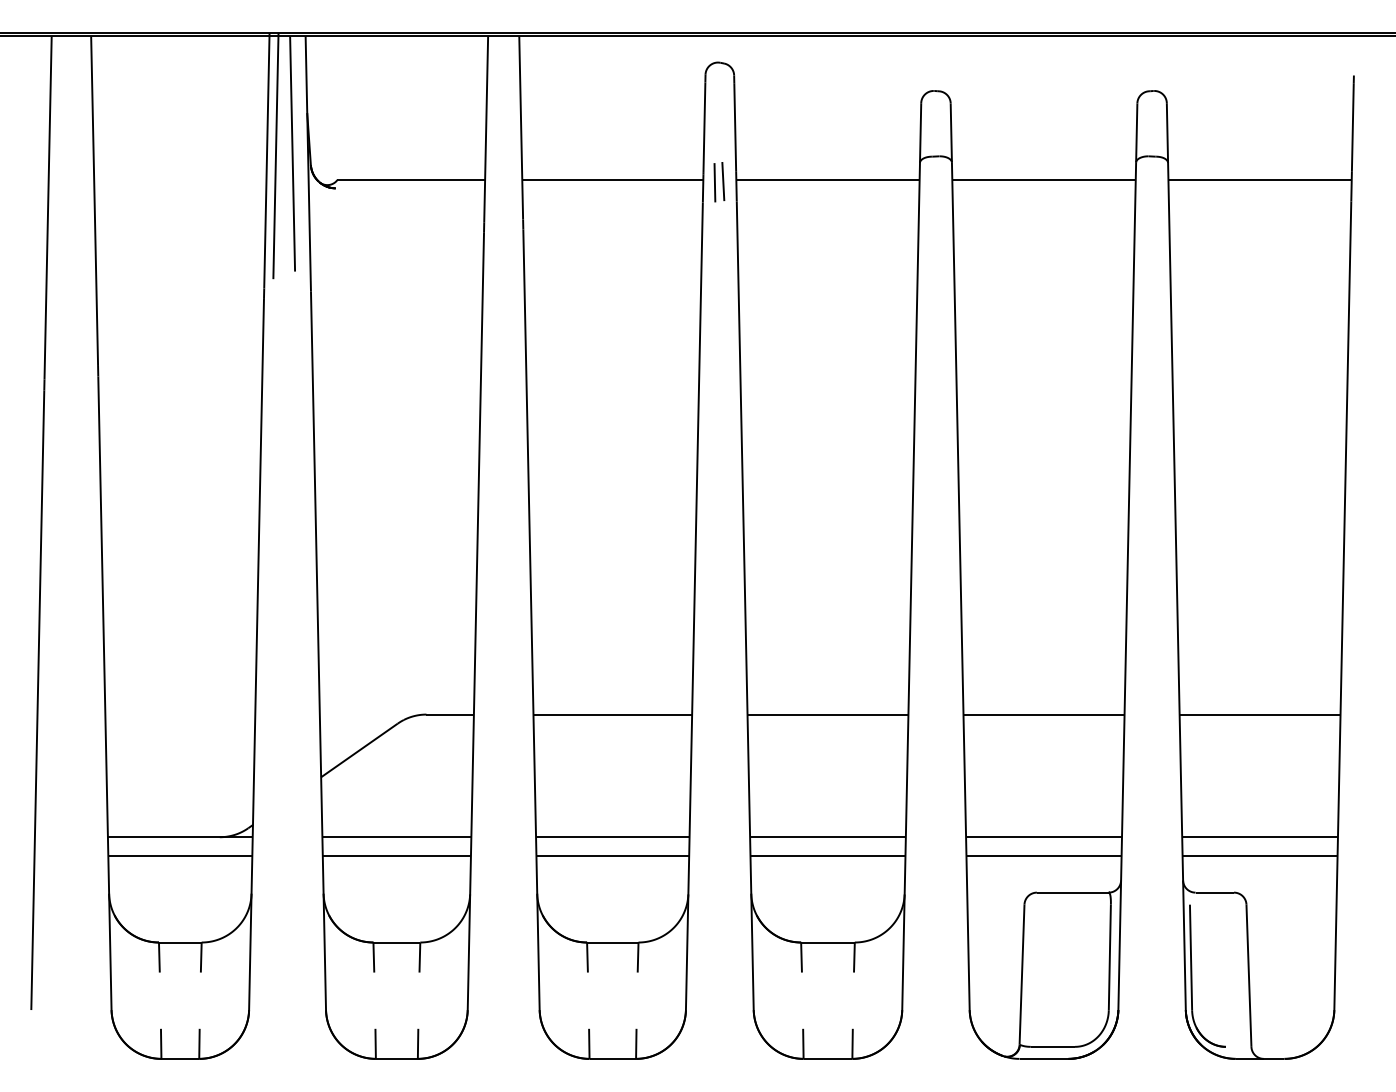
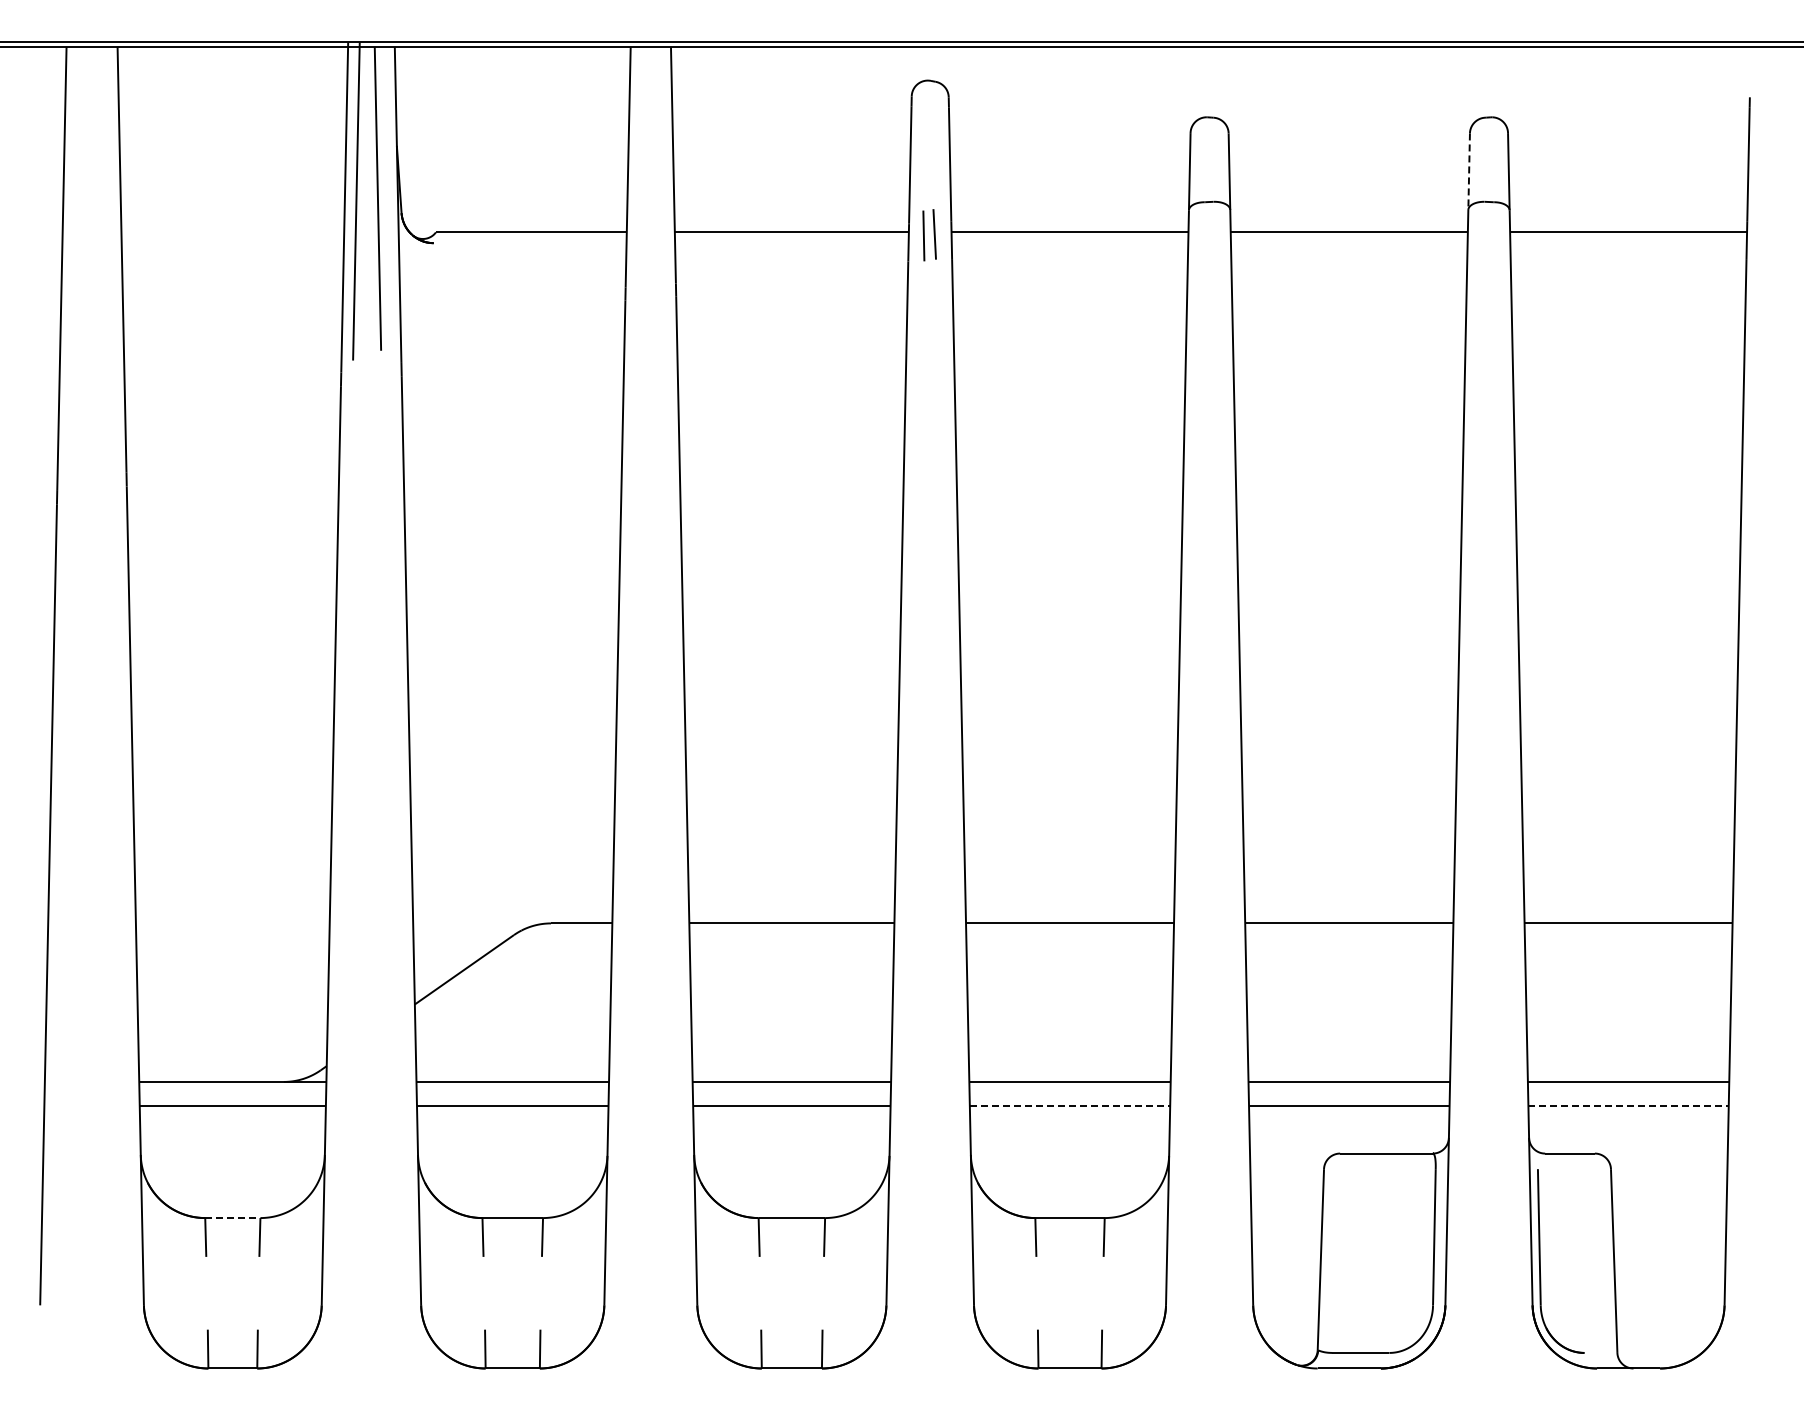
line: (1137, 133) -> (1469, 172), solid -> dashed
line: (828, 856) -> (1070, 1106), solid -> dashed
line: (1260, 856) -> (1629, 1106), solid -> dashed
line: (180, 942) -> (232, 1218), solid -> dashed

